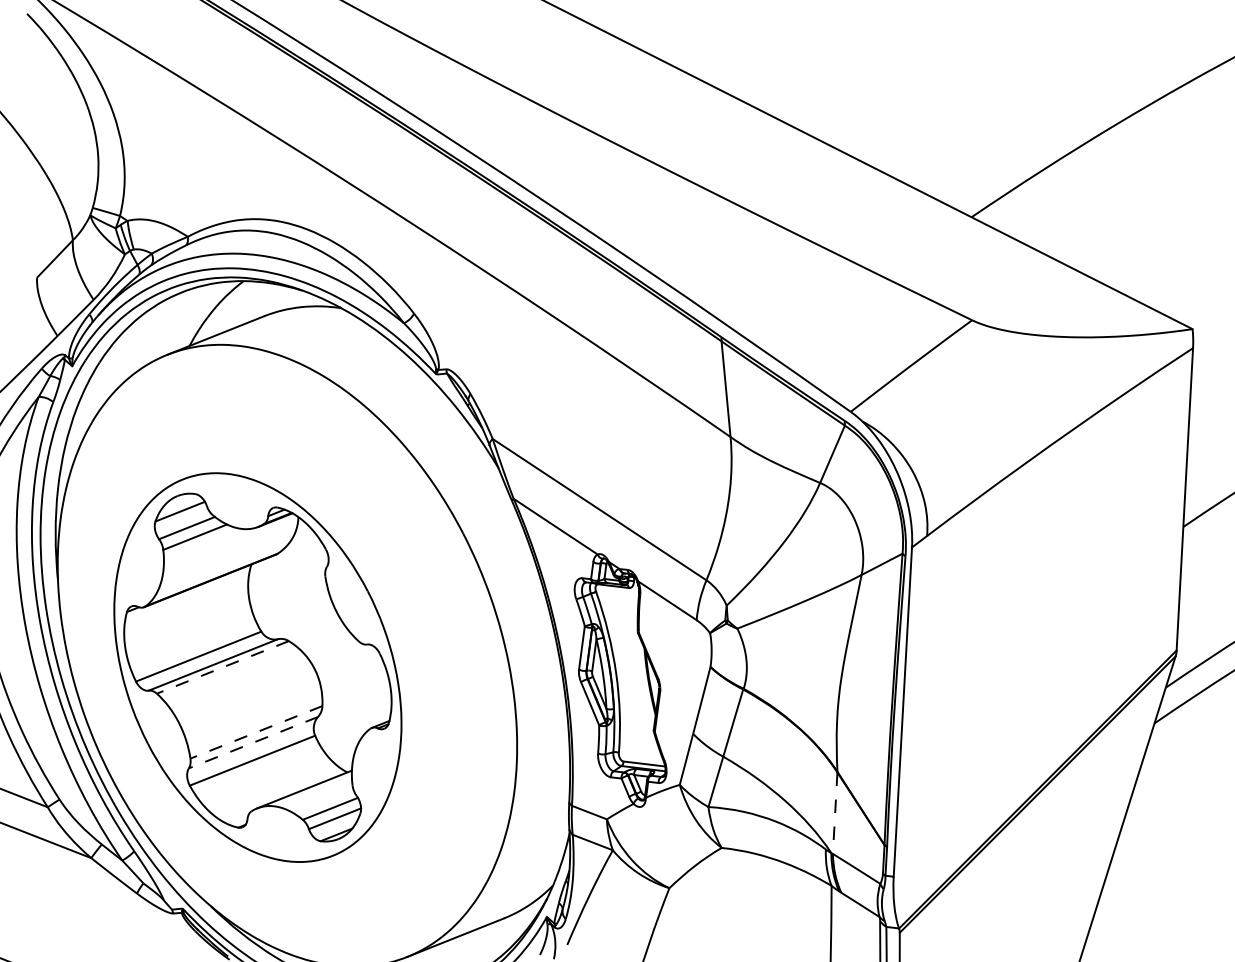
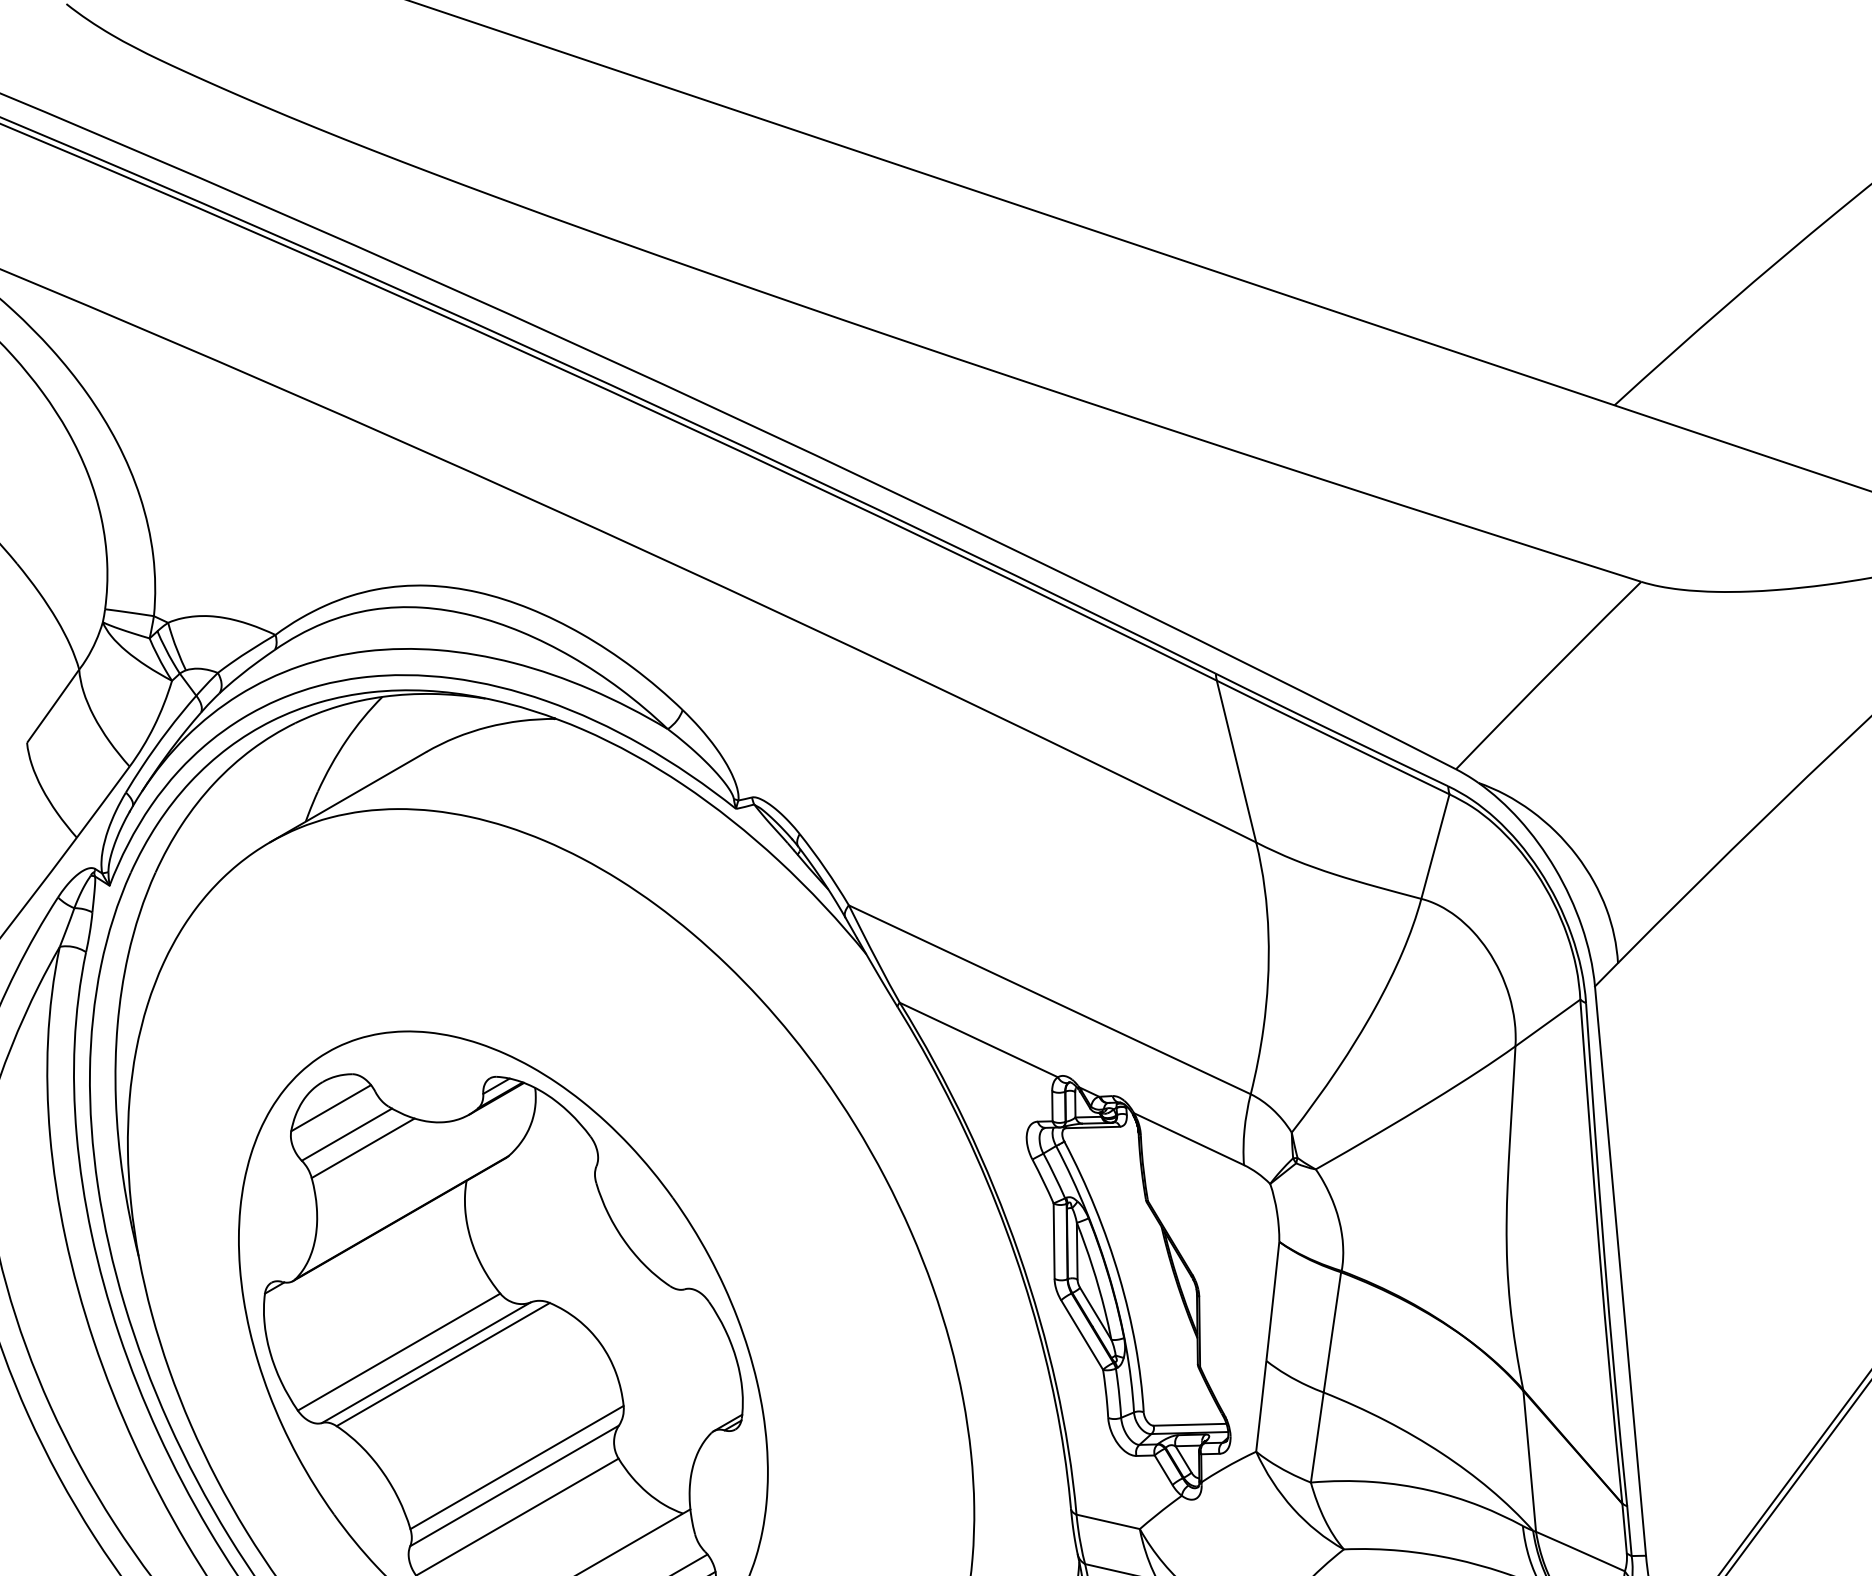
line: (222, 667) -> (442, 1364), dashed -> solid
line: (255, 732) -> (515, 1468), dashed -> solid
line: (253, 742) -> (514, 1485), dashed -> solid
line: (835, 813) -> (1530, 1461), dashed -> solid

